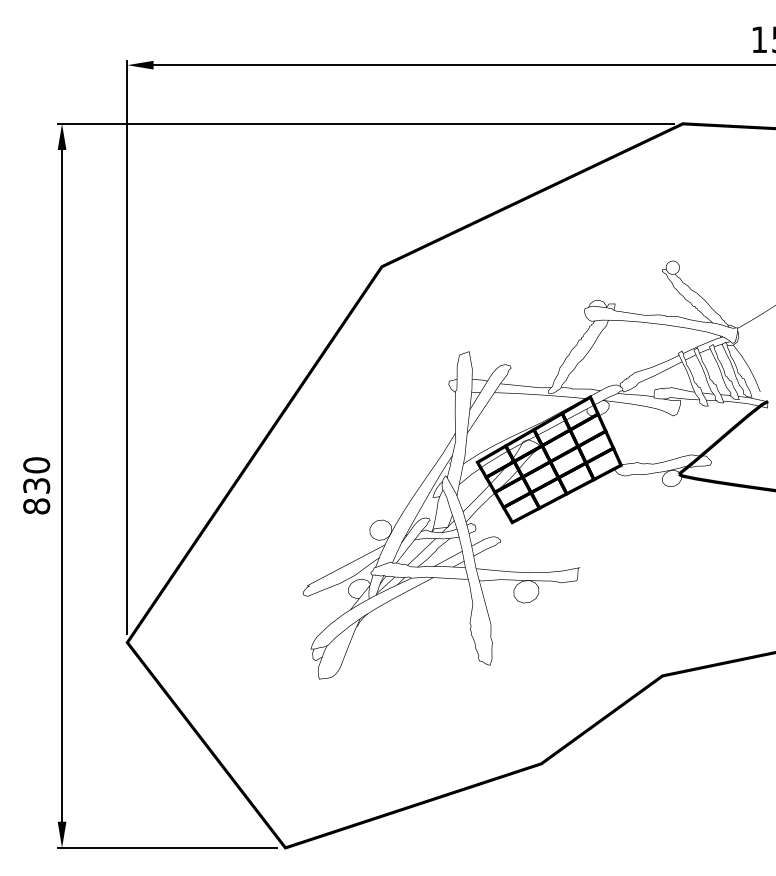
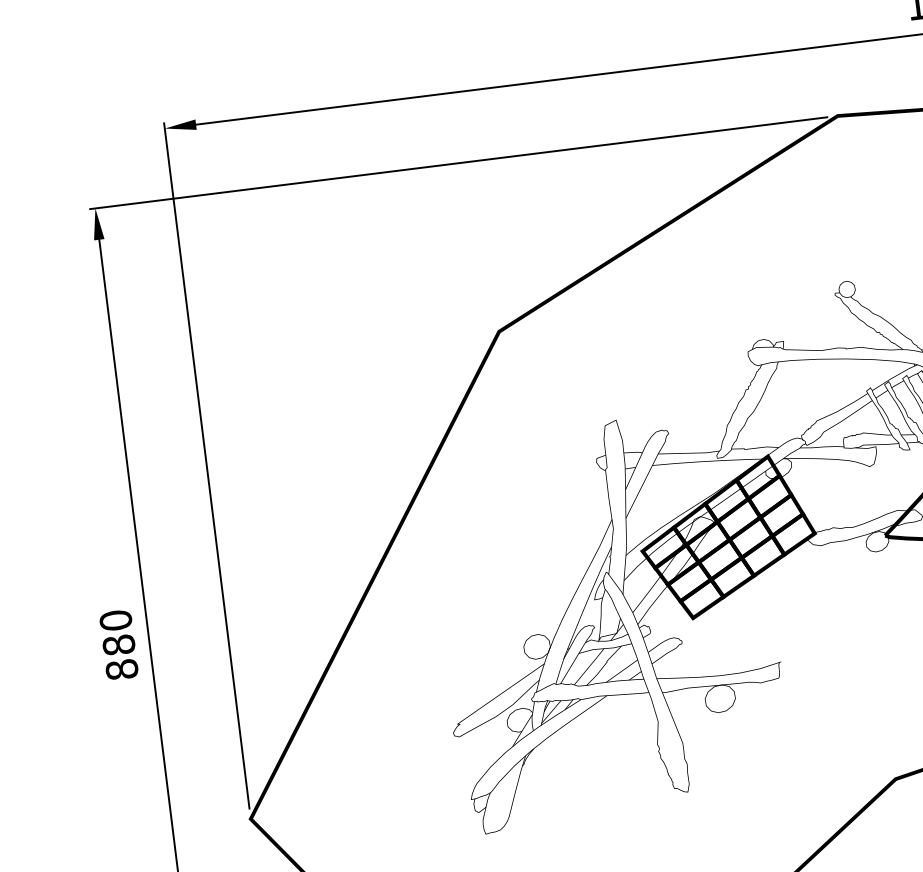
text: (36, 485) -> (118, 644), 830 -> 880

